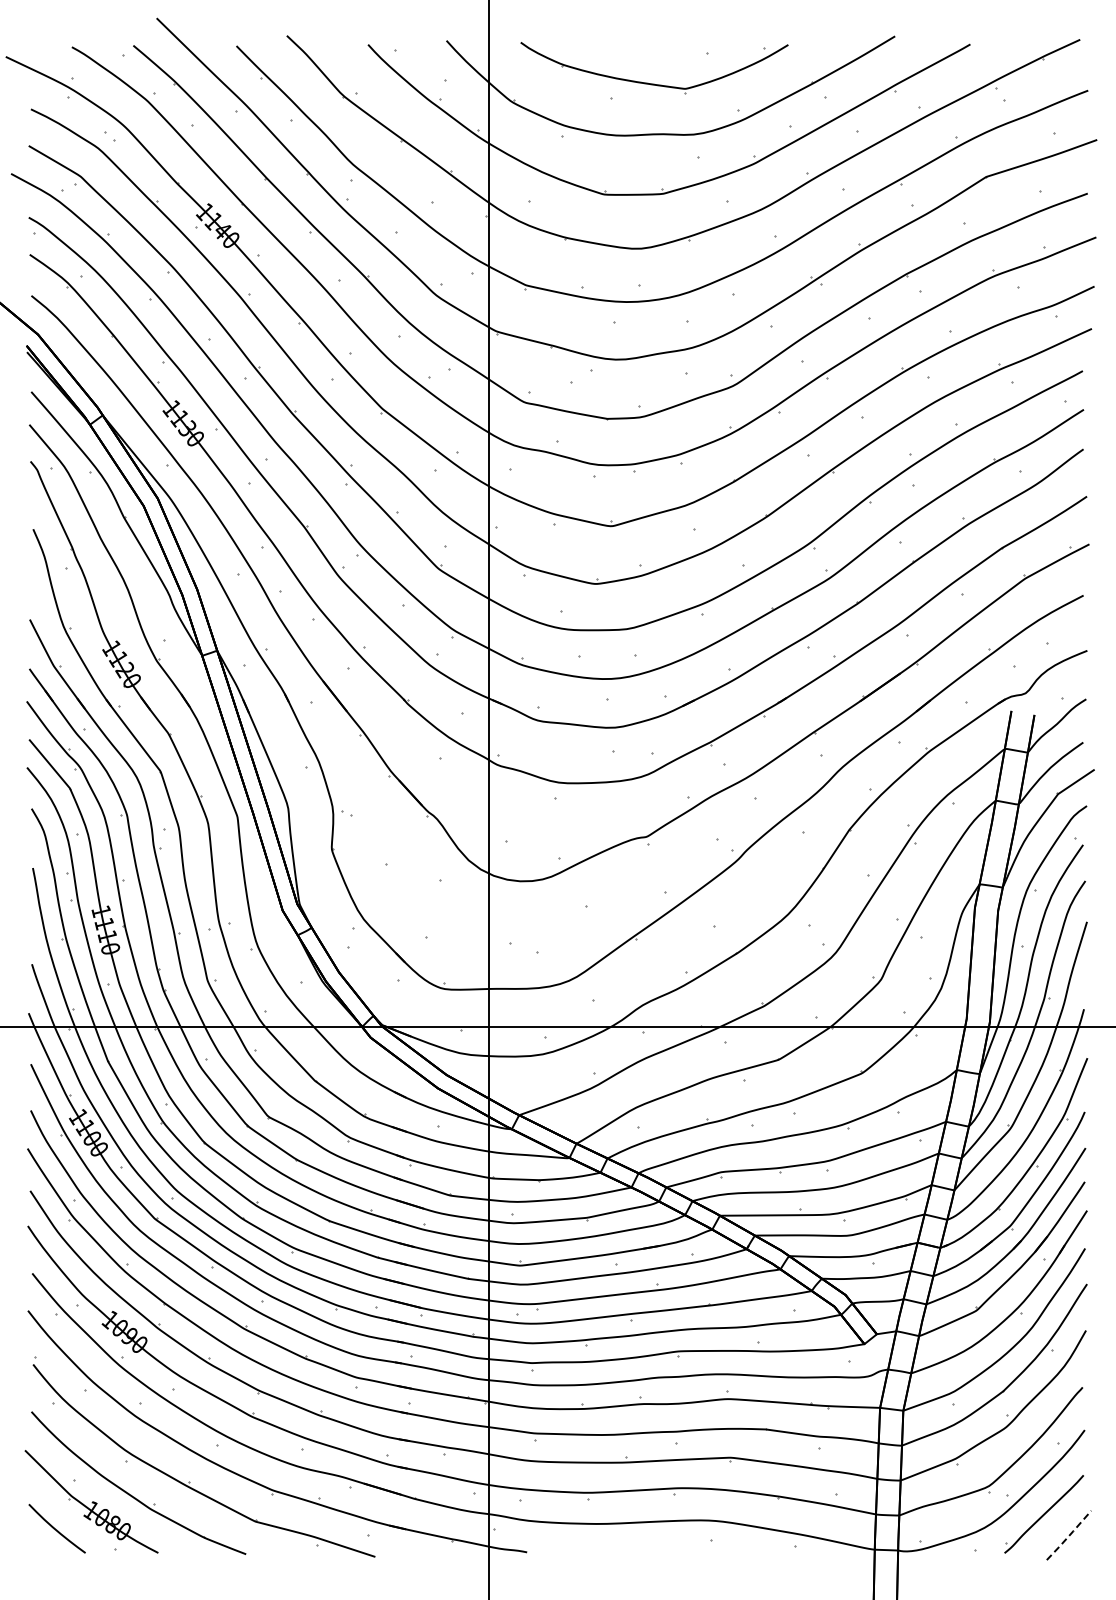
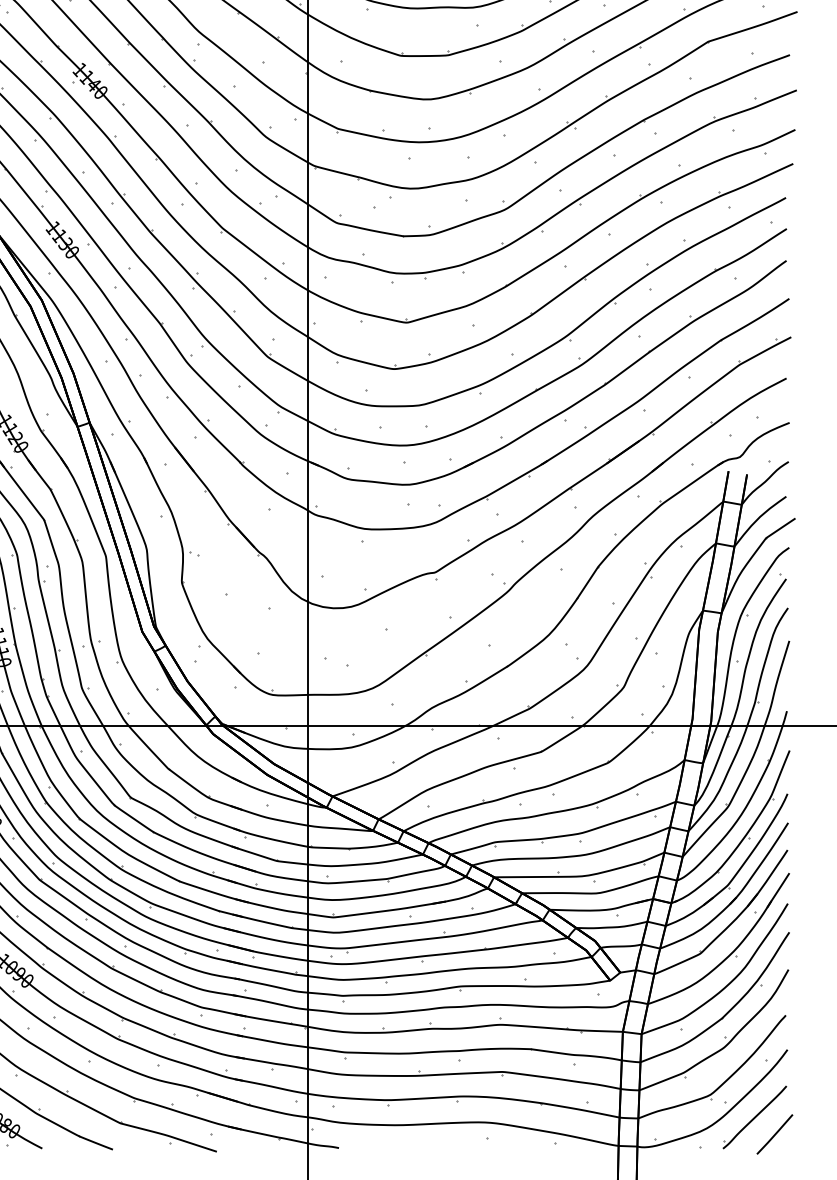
line: (1069, 1535) -> (775, 1134), dashed -> solid

